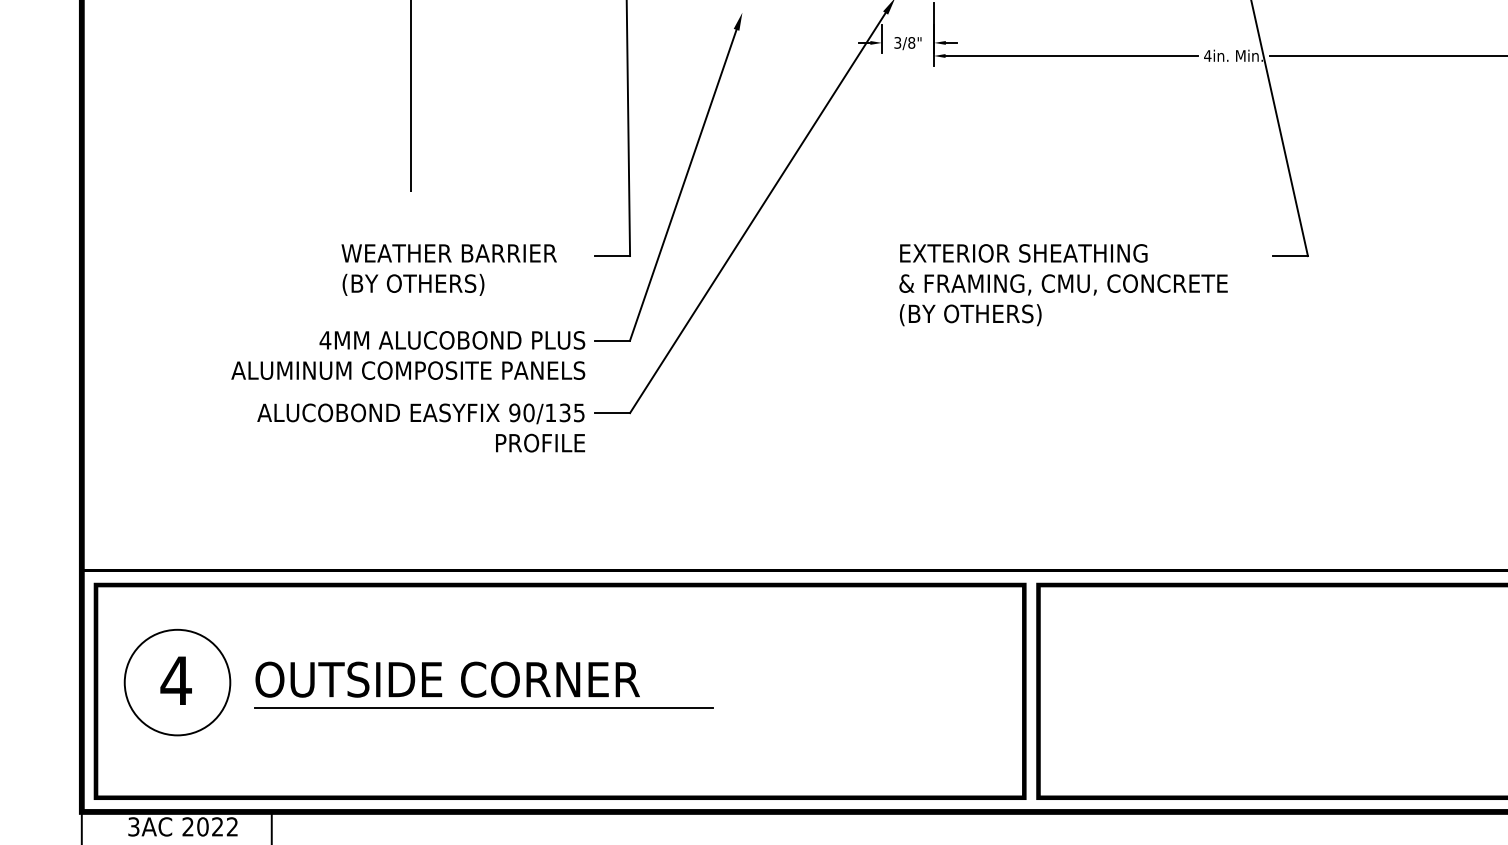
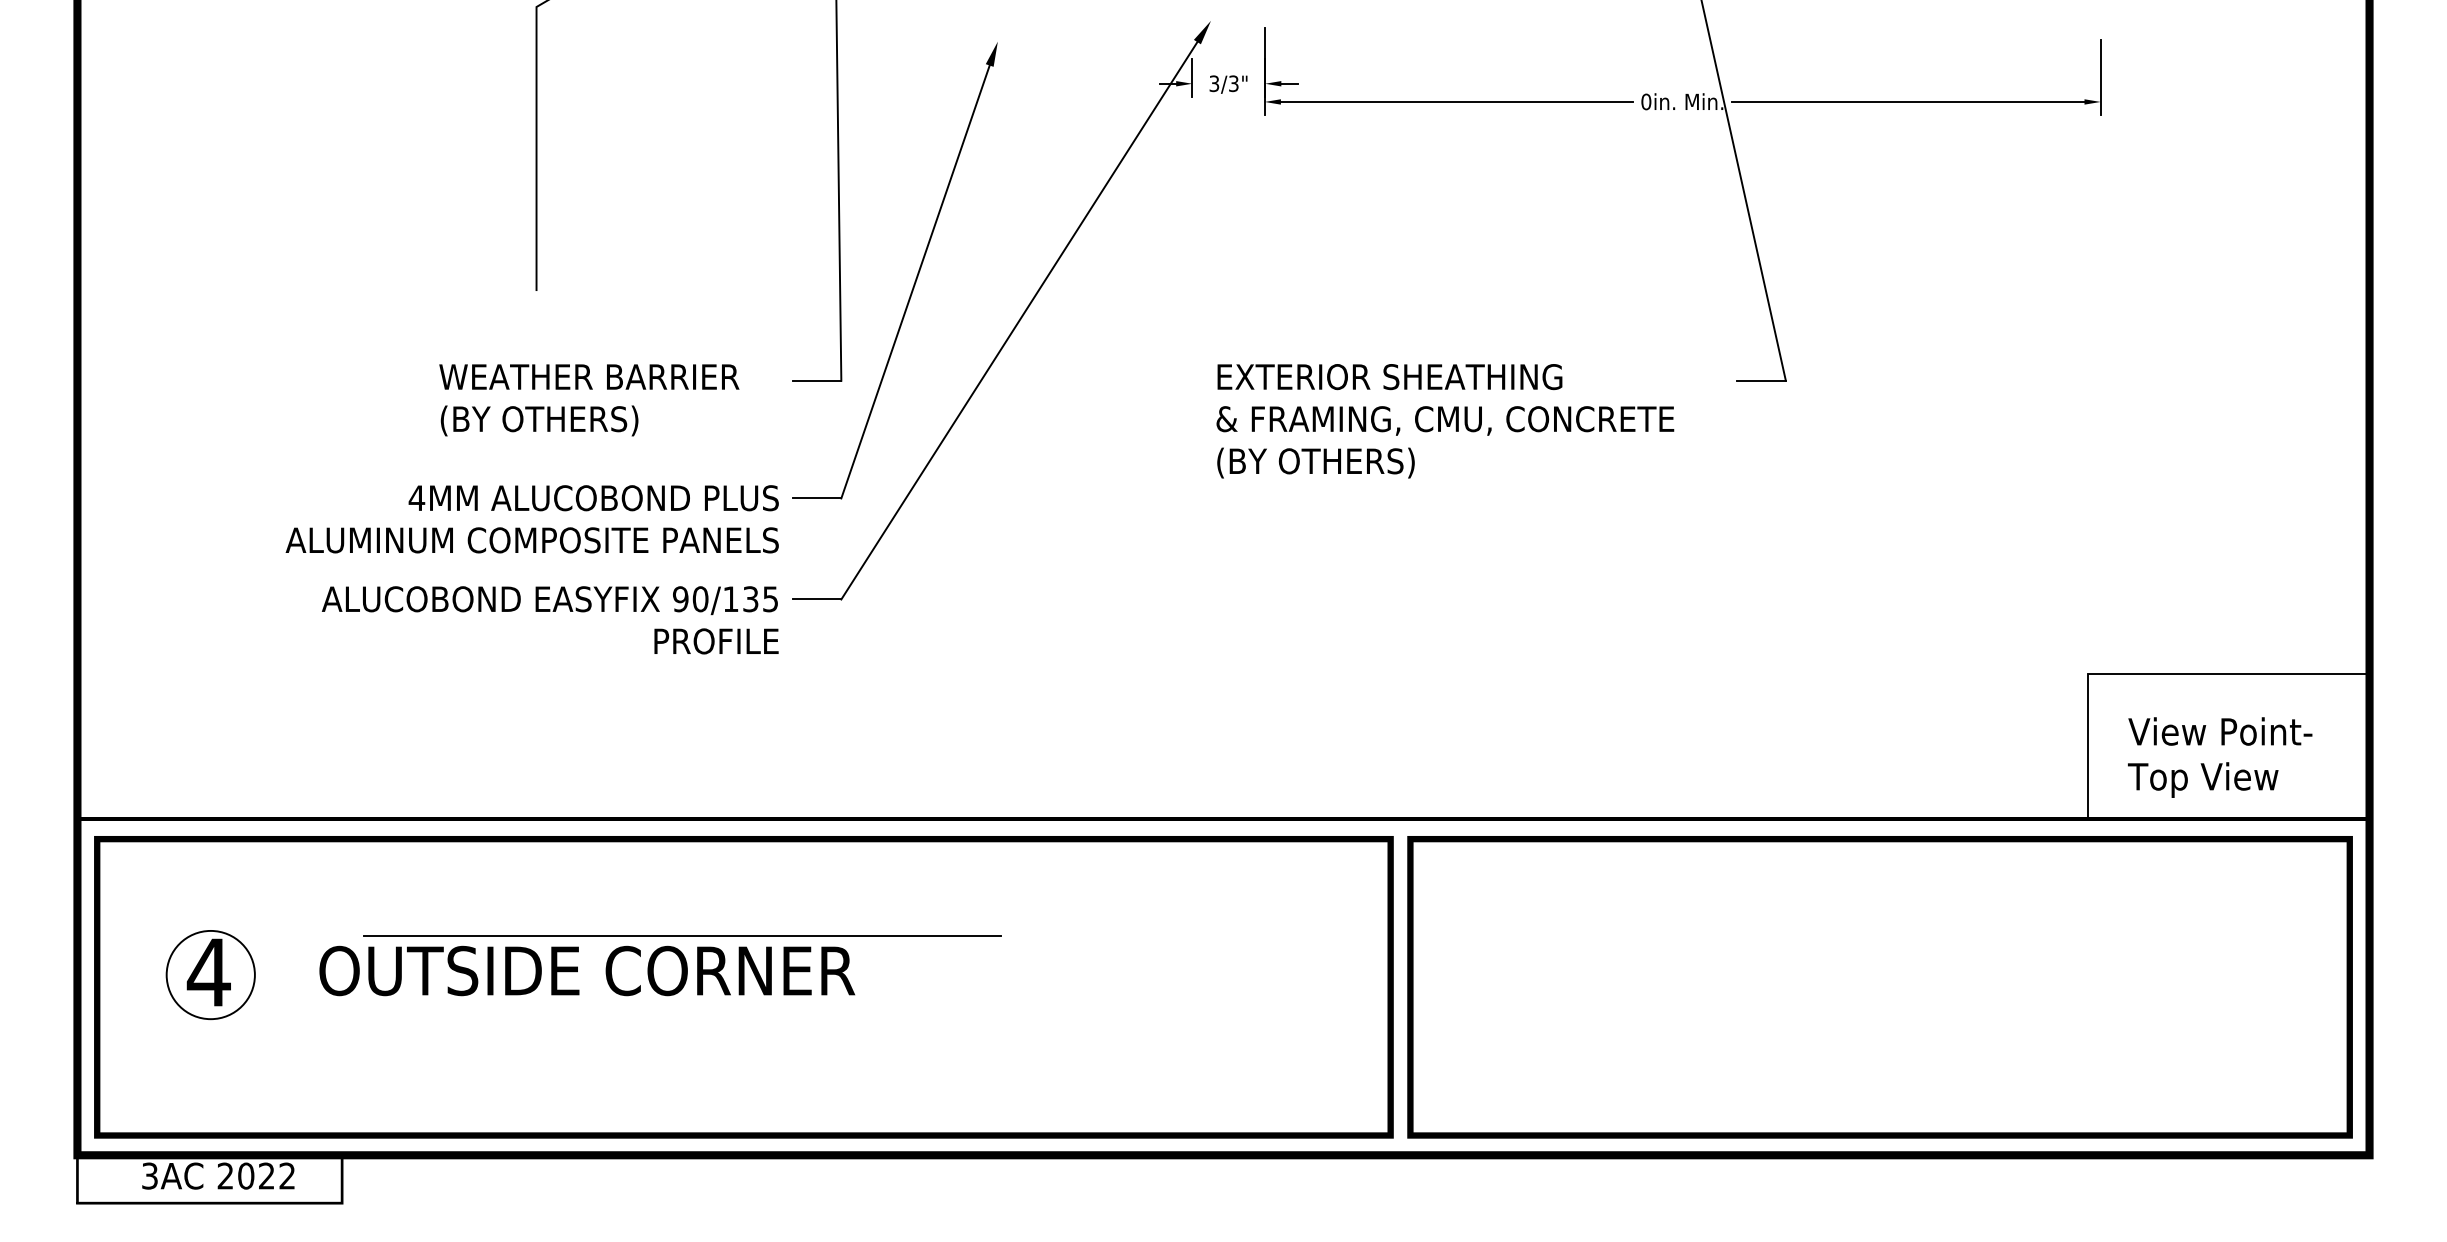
text: (911, 42) -> (1233, 83), 3/8" -> 3/3"
text: (1207, 55) -> (1646, 101), 4in. -> 0in.
circle: (177, 682) -> (210, 974), size x0.6
line: (483, 707) -> (682, 935), moved

